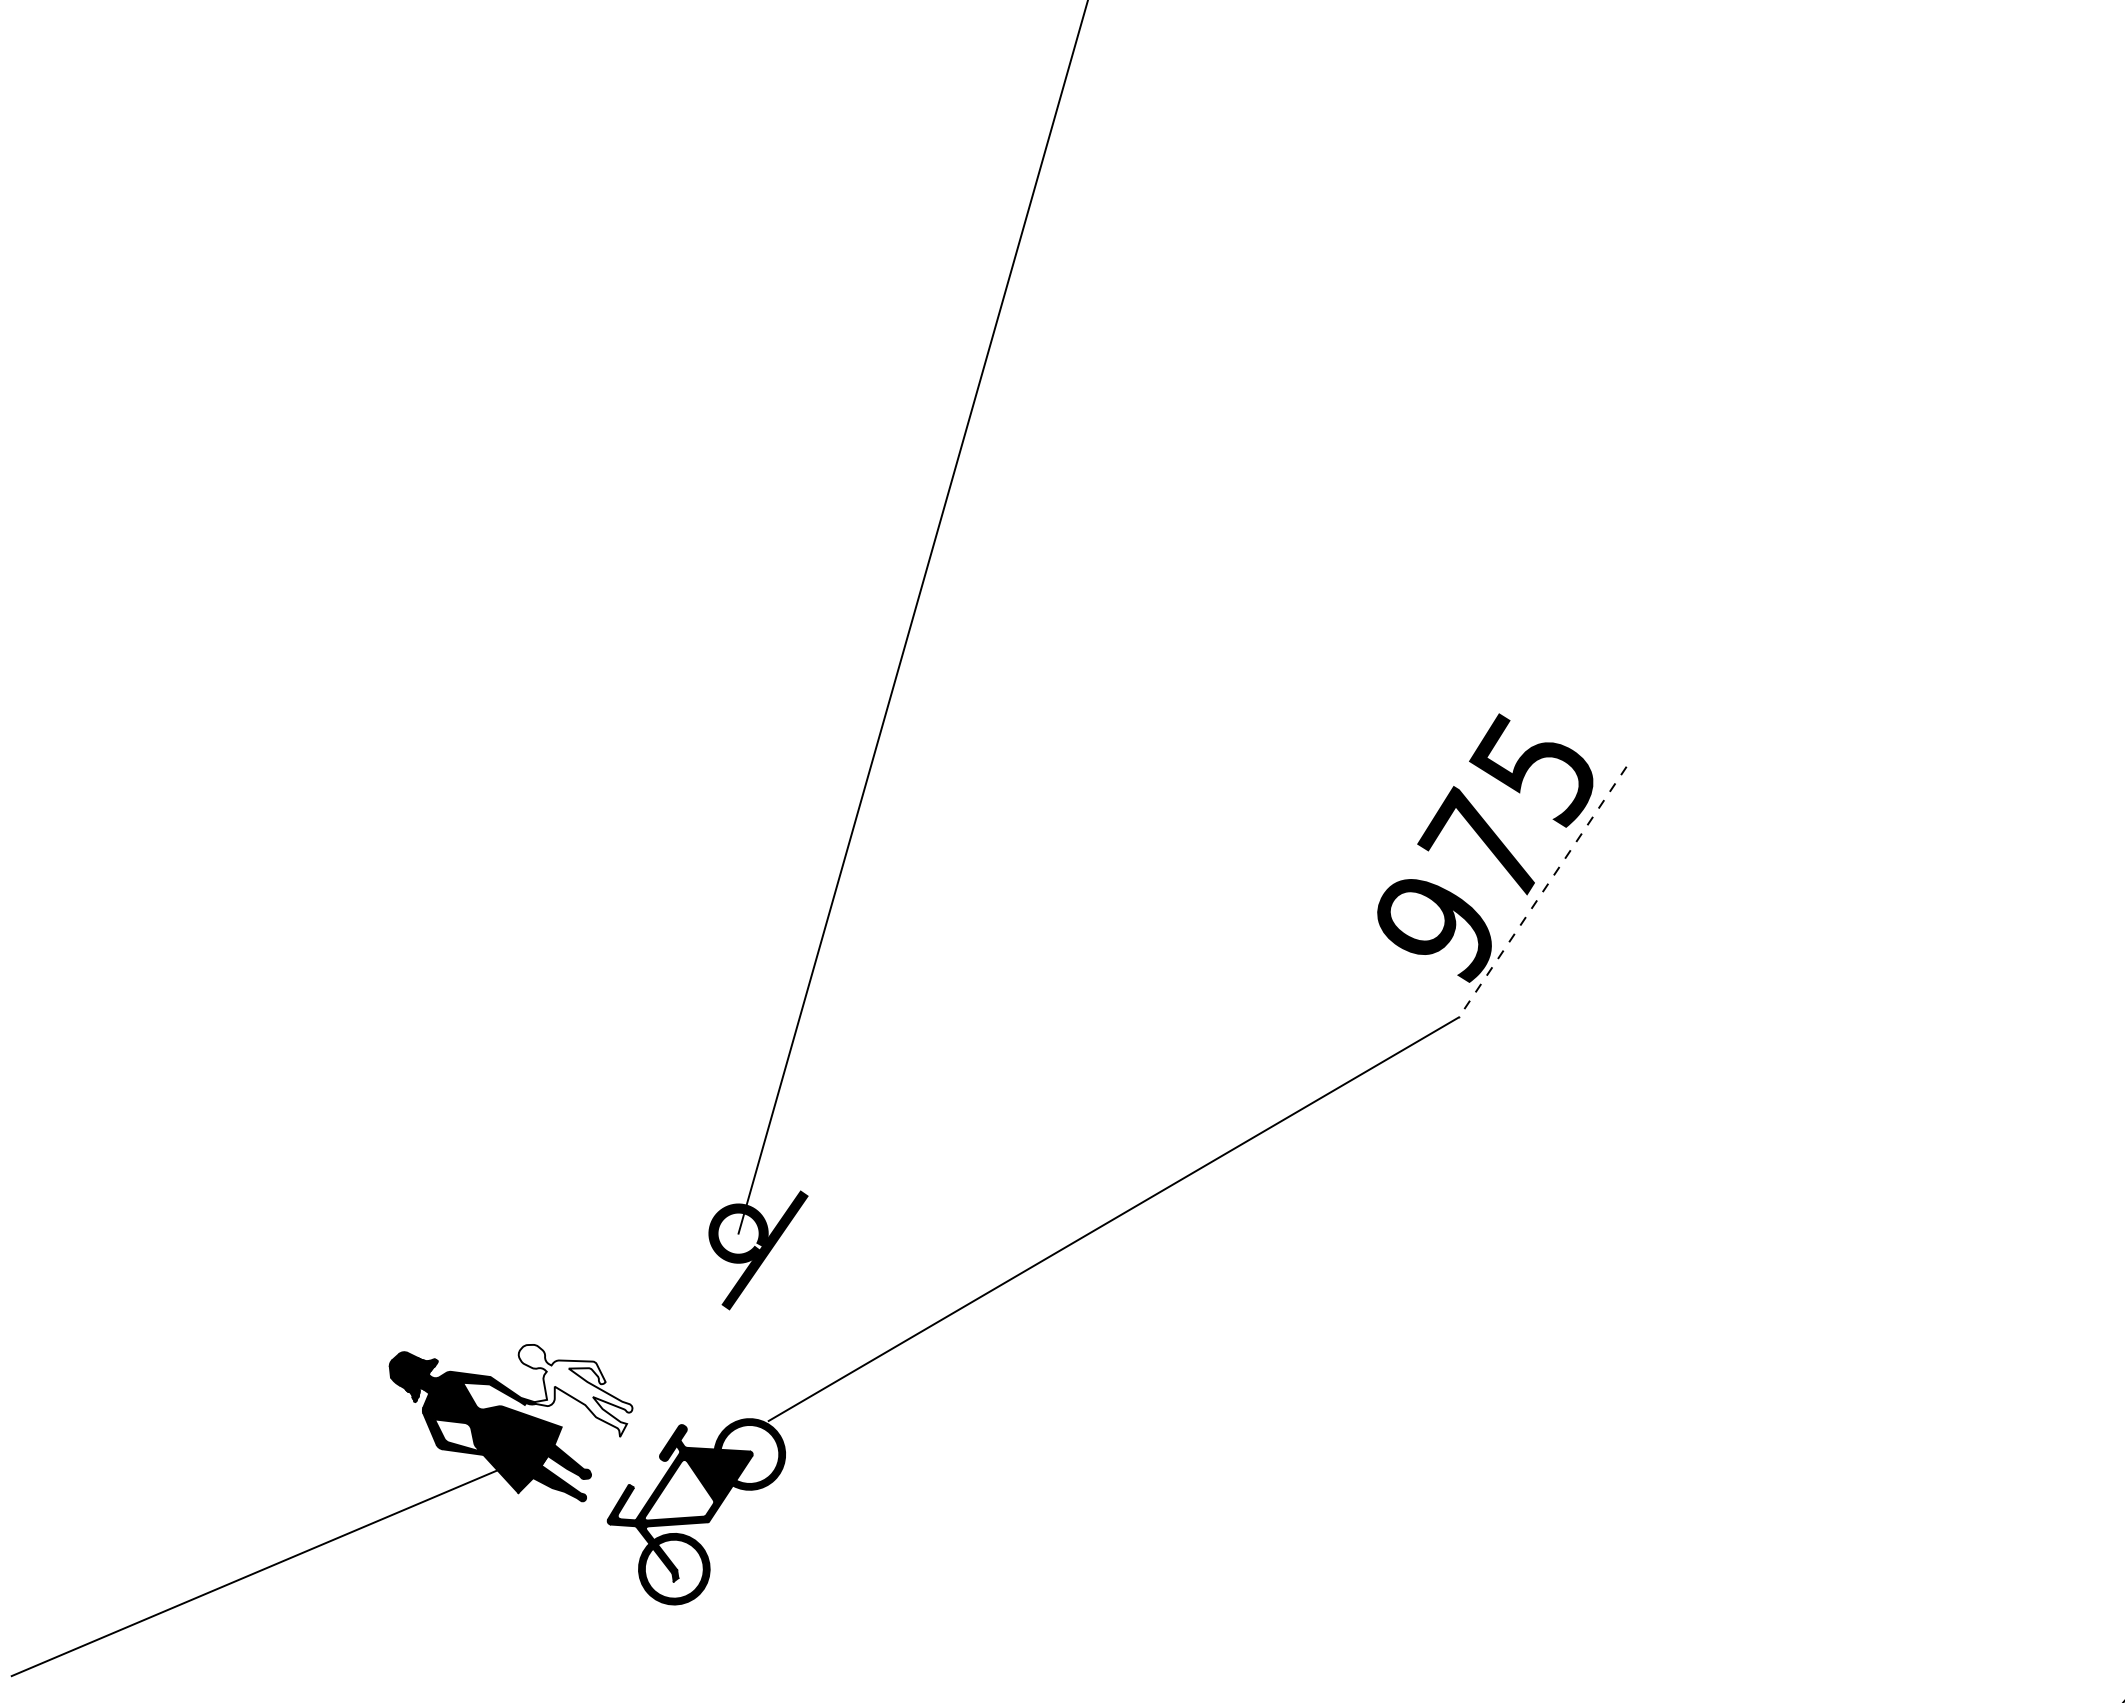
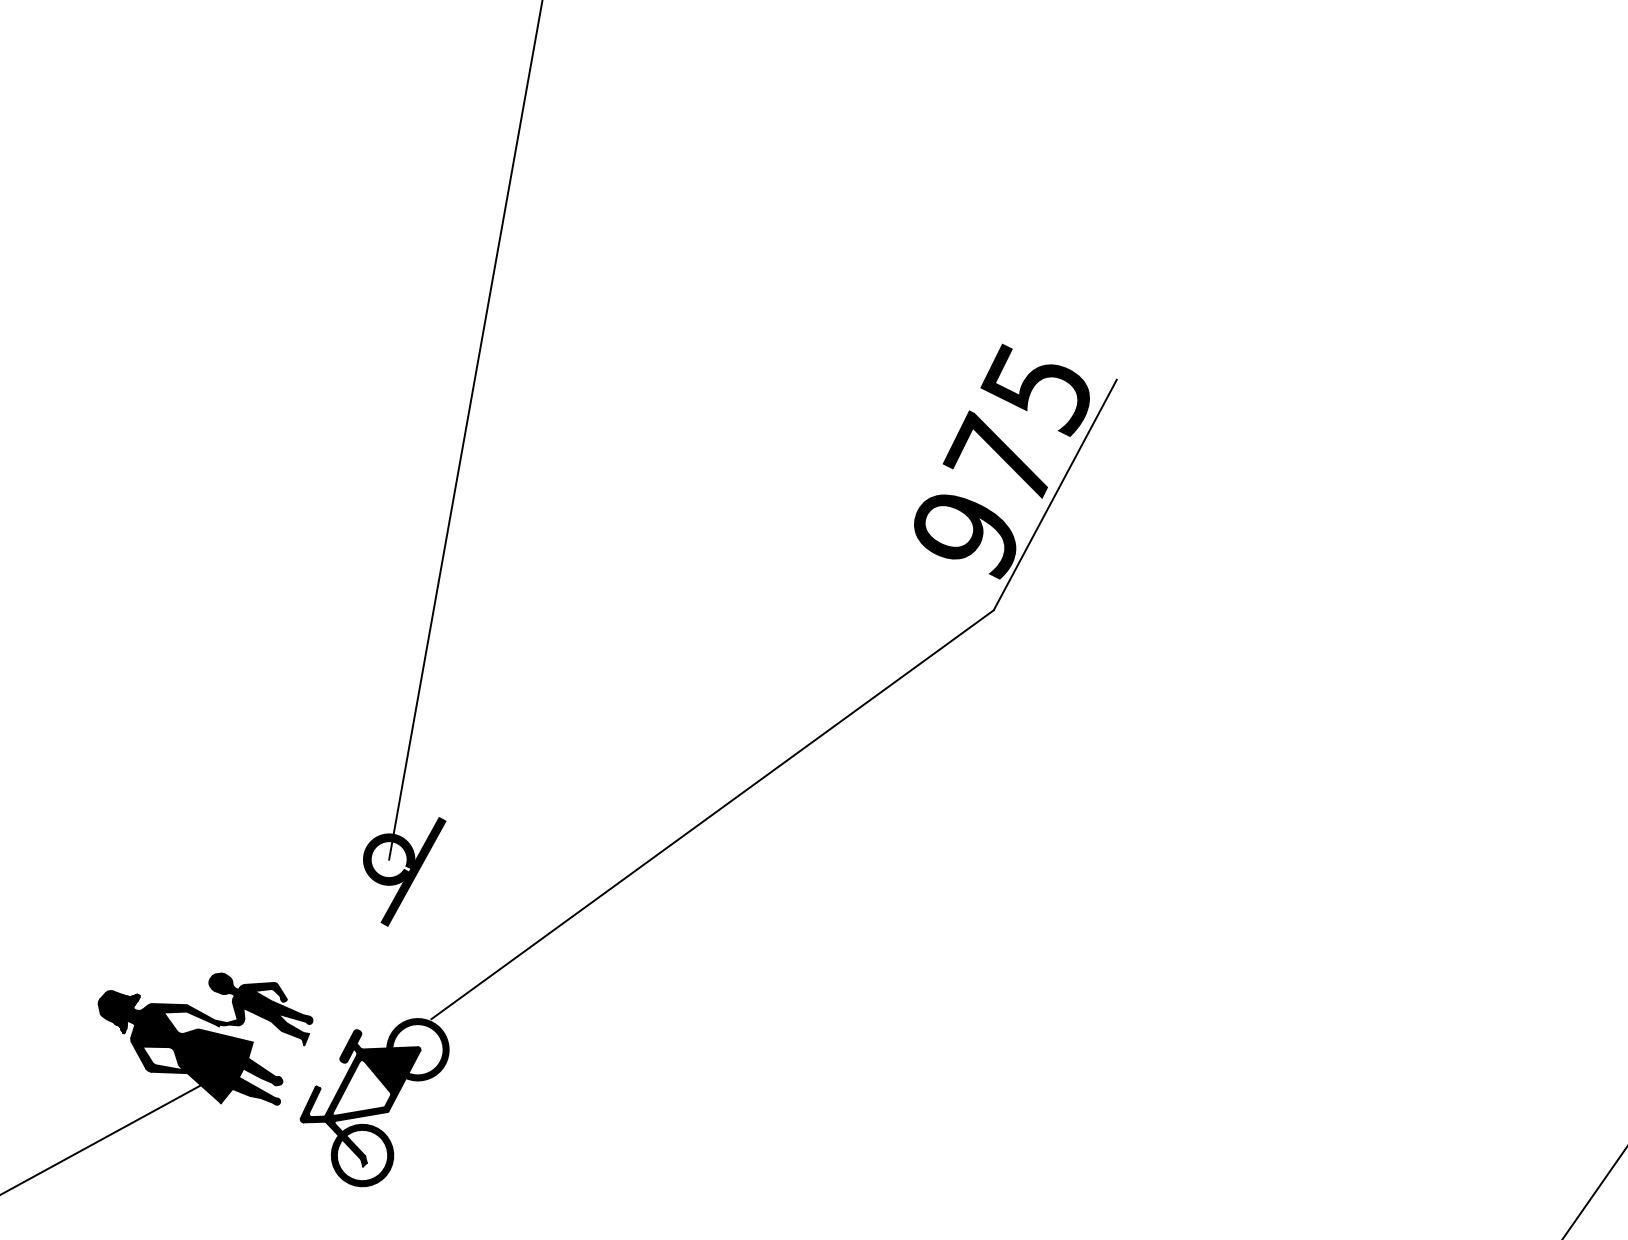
line: (1542, 892) -> (1055, 495), dashed -> solid
fill: (575, 1390) -> (261, 1009), added

